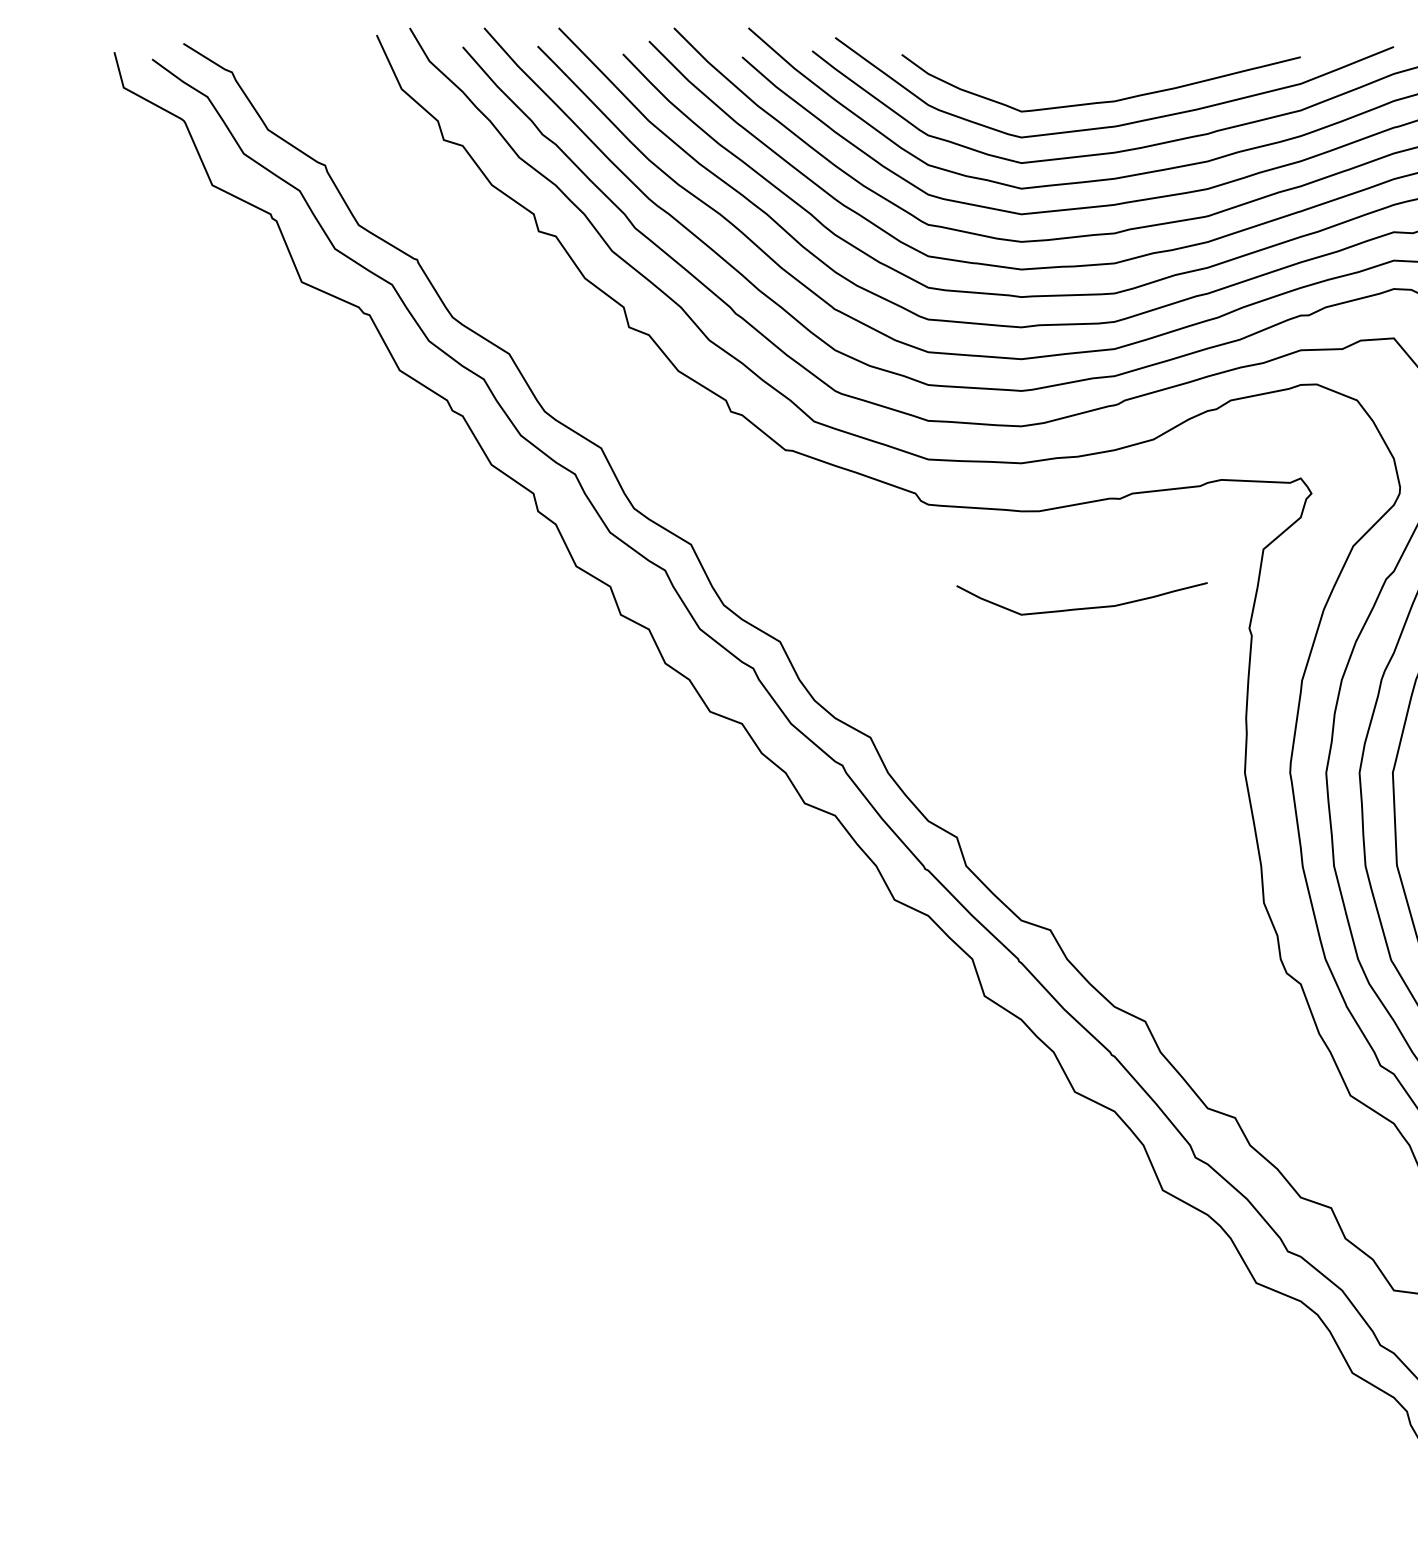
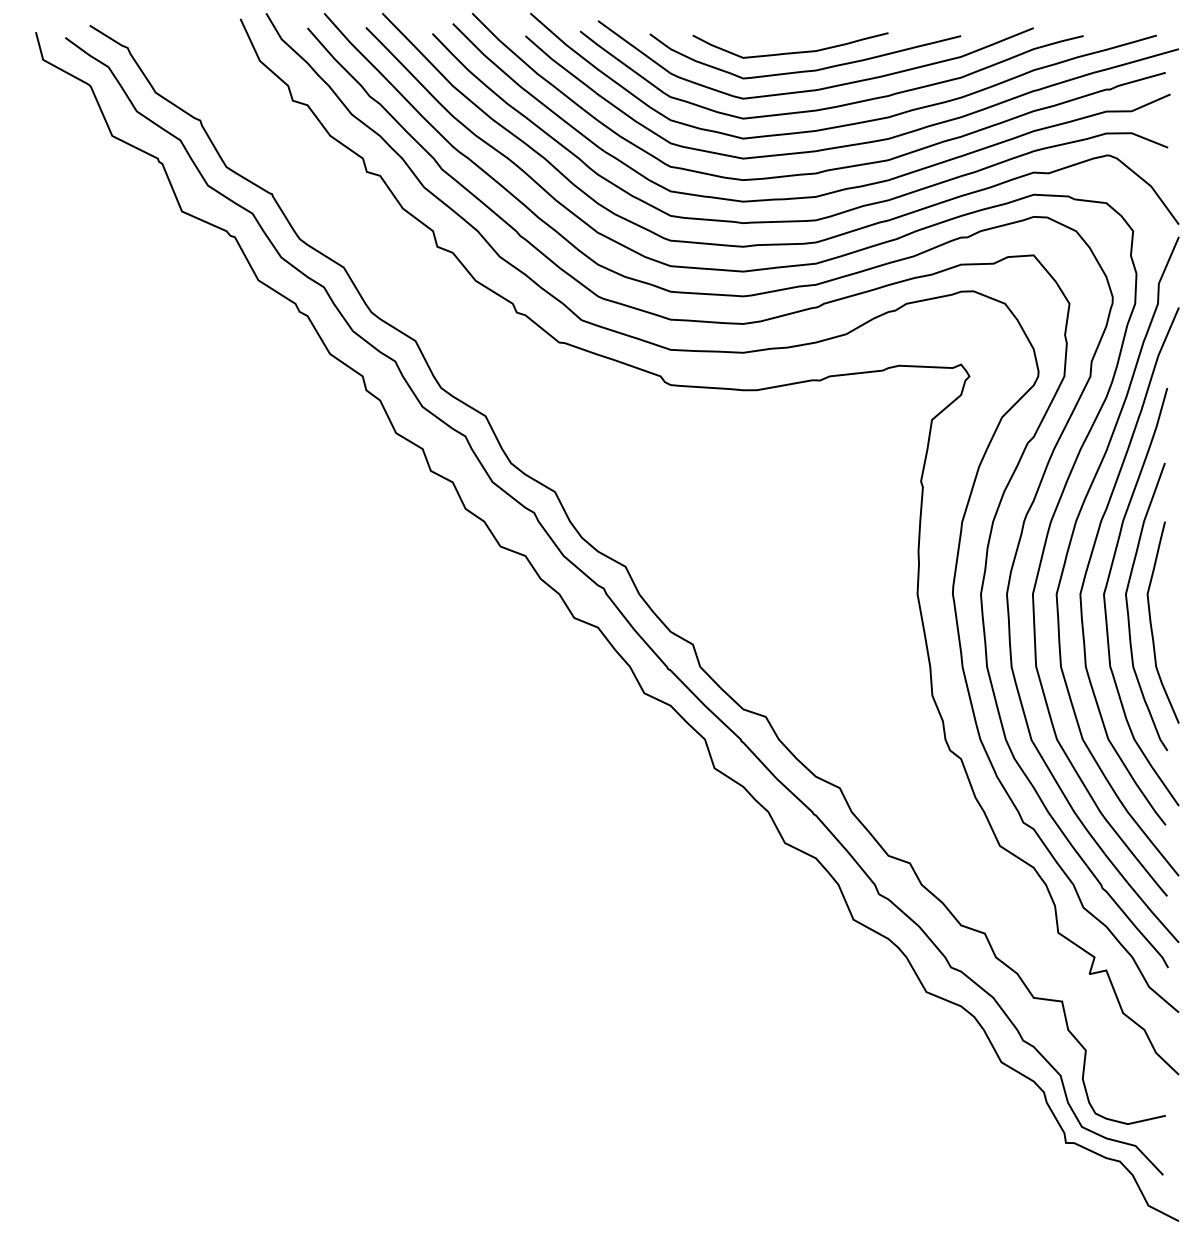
curve: (1082, 607) -> (790, 52), moved

